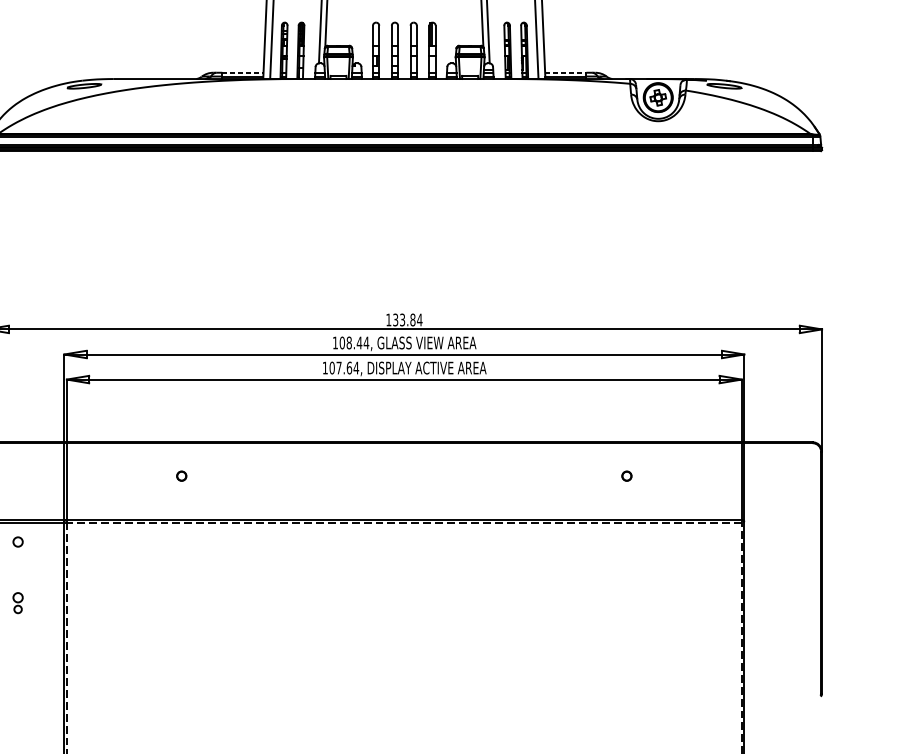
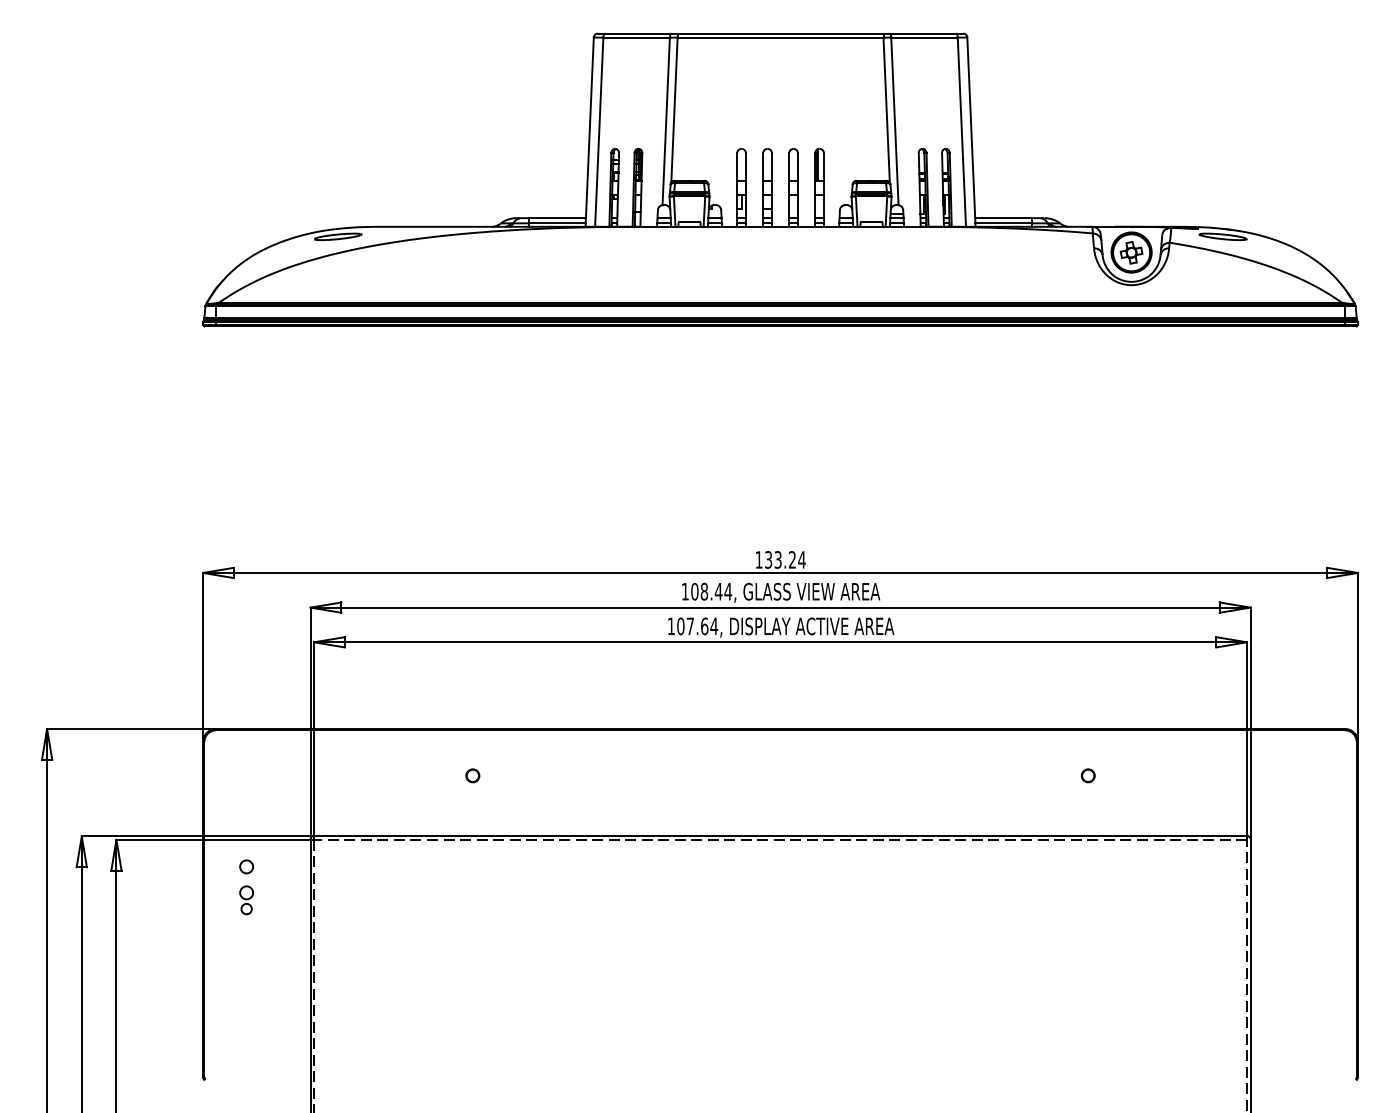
line: (242, 73) -> (557, 218), dashed -> solid
line: (565, 73) -> (1003, 218), dashed -> solid
text: (412, 319) -> (792, 559), 133.84 -> 133.24
part: (17, 603) -> (246, 900), moved

